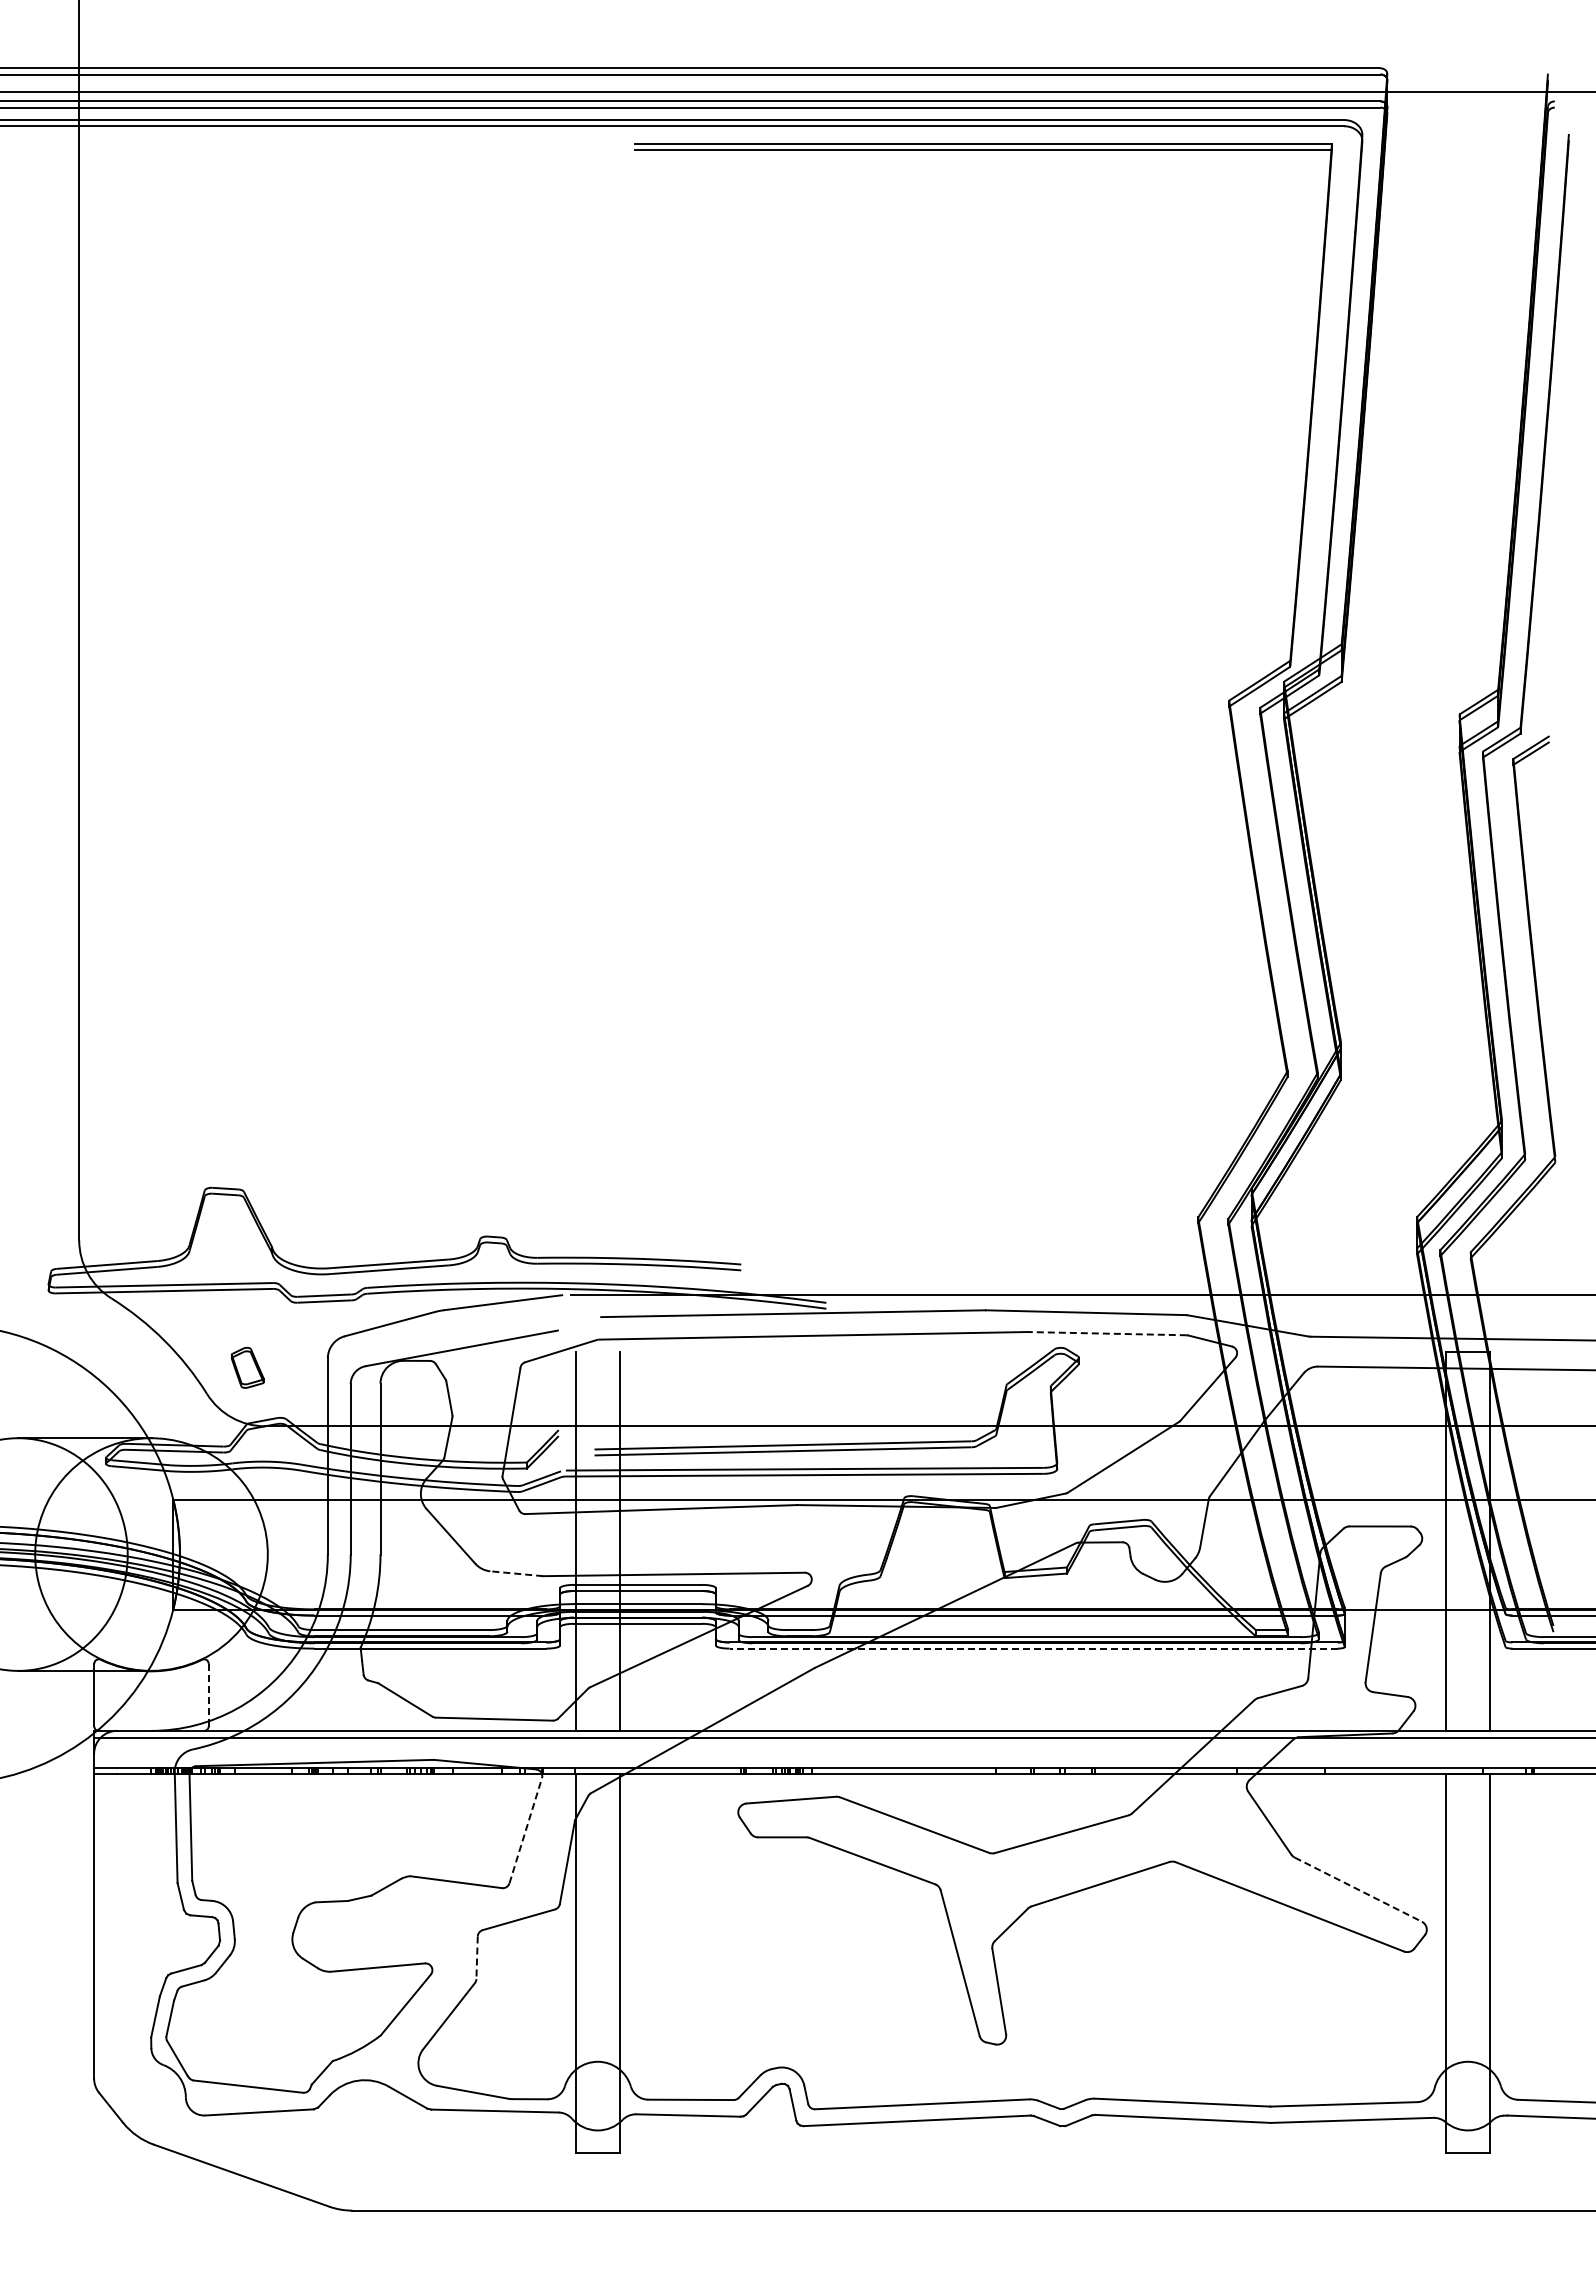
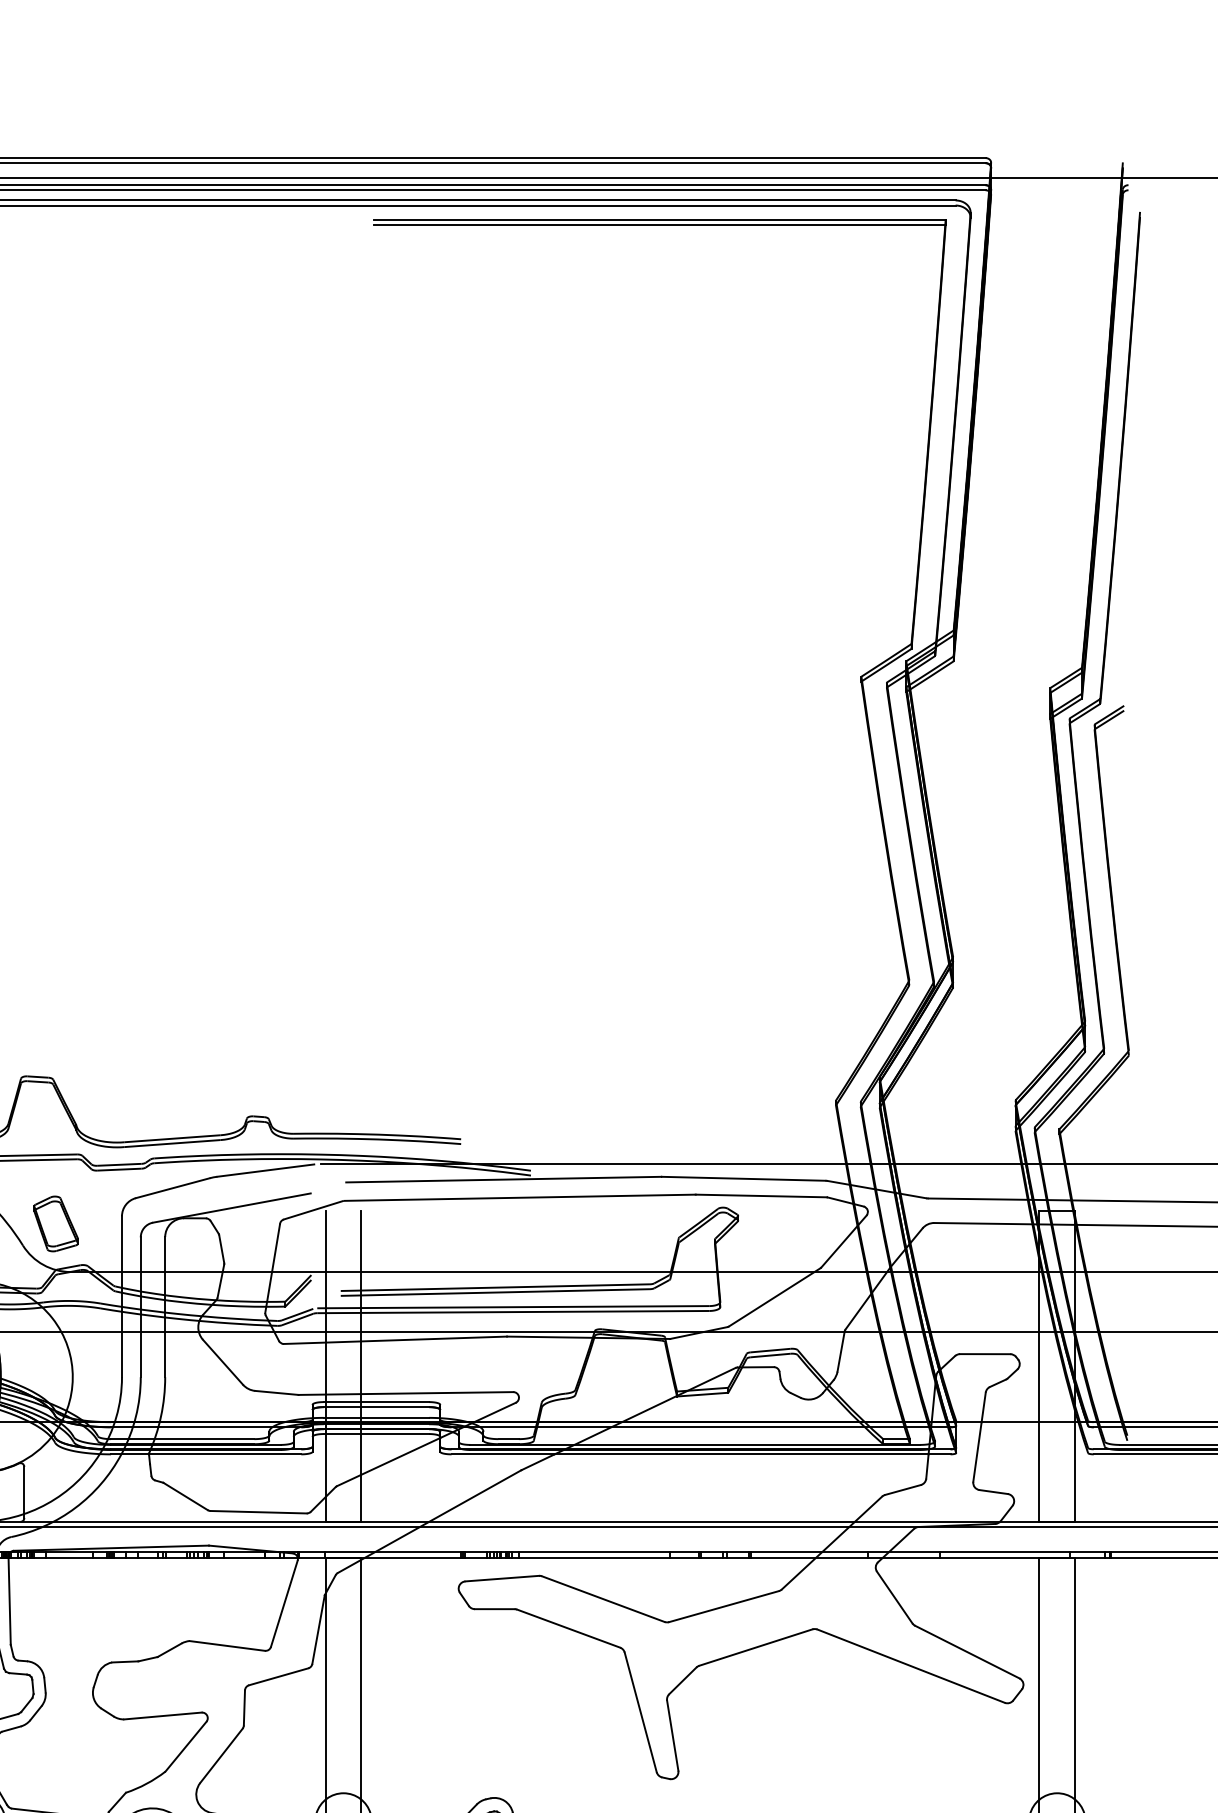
line: (1107, 1333) -> (761, 1195), dashed -> solid
part: (247, 1367) -> (56, 1223), size x1.67
line: (516, 1573) -> (276, 1392), dashed -> solid
line: (1033, 1648) -> (700, 1454), dashed -> solid
line: (208, 1692) -> (24, 1490), dashed -> solid
line: (525, 1830) -> (284, 1603), dashed -> solid
line: (1358, 1889) -> (967, 1651), dashed -> solid
line: (477, 1958) -> (244, 1708), dashed -> solid

